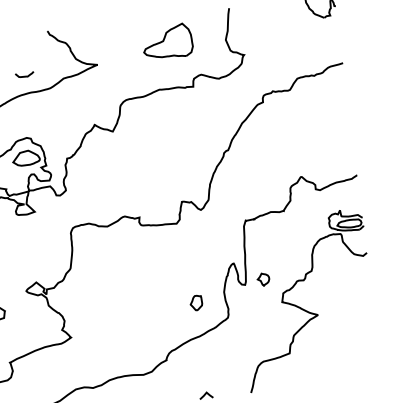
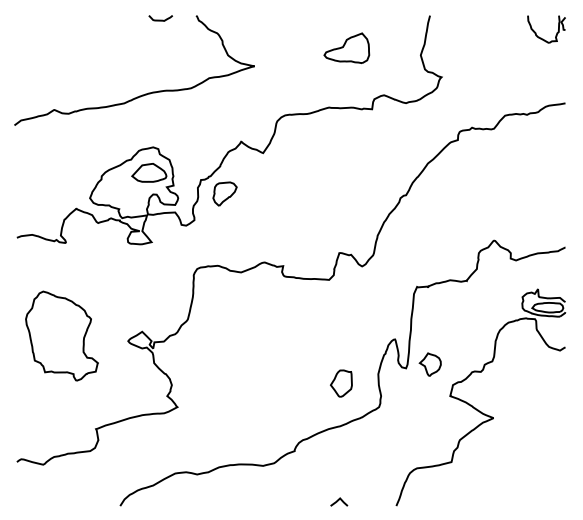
part: (167, 41) -> (346, 47), size x0.71
curve: (24, 75) -> (160, 19), moved
part: (86, 166) -> (224, 193), added
part: (262, 279) -> (429, 364), size x1.43
part: (196, 303) -> (341, 383), size x1.43

